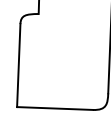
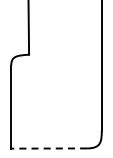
line: (55, 108) -> (49, 148), solid -> dashed

